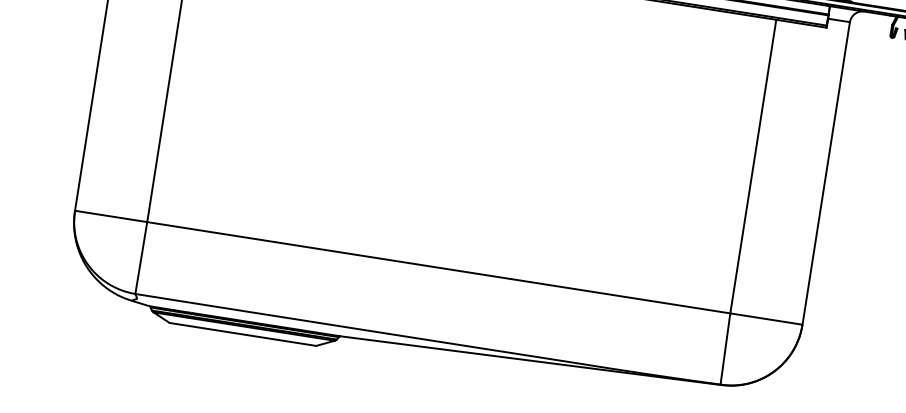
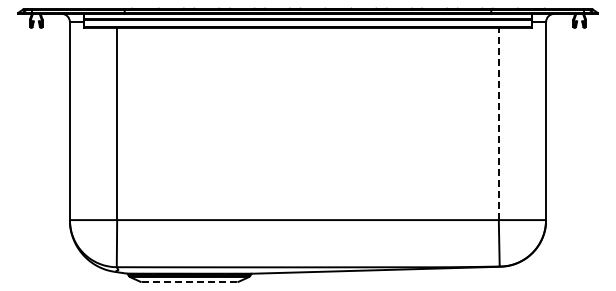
line: (752, 165) -> (498, 123), solid -> dashed
line: (242, 334) -> (189, 282), solid -> dashed

